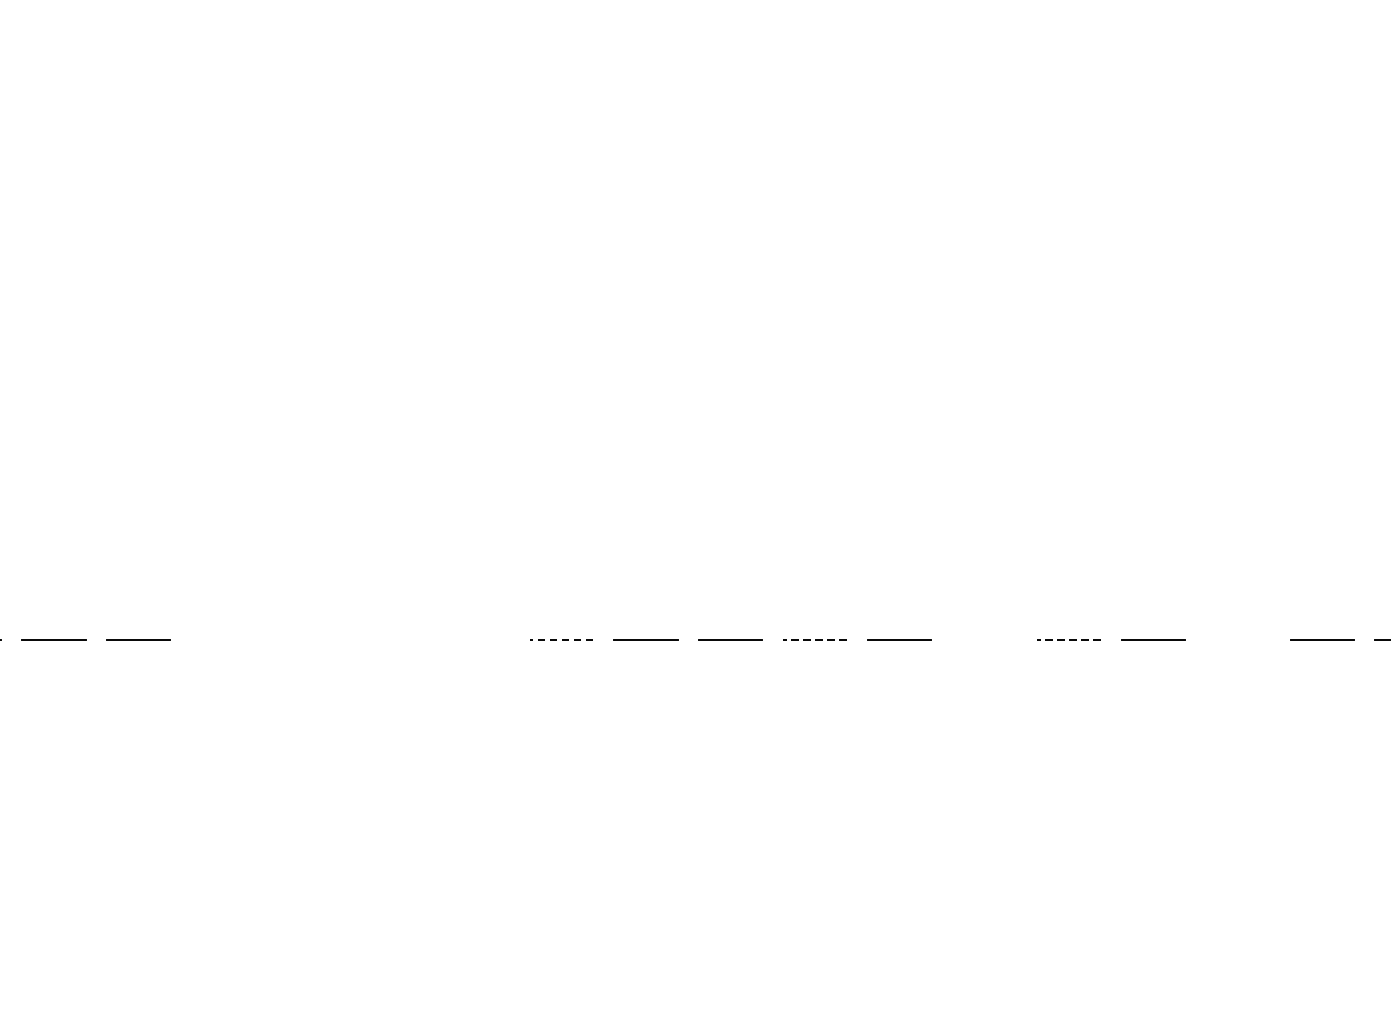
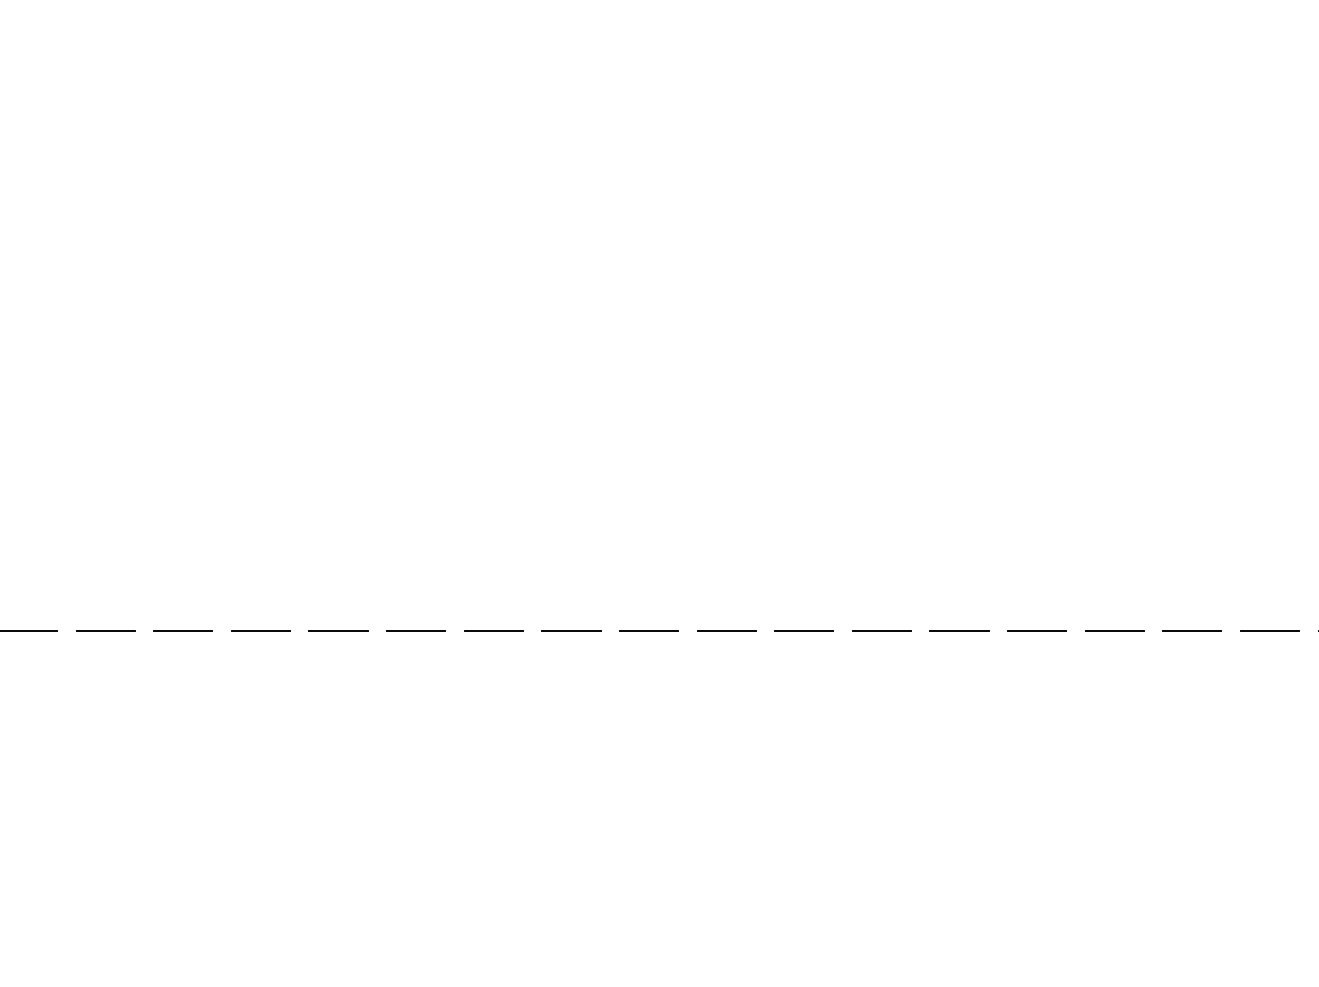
line: (223, 639) -> (338, 631), added
line: (306, 639) -> (415, 631), added
line: (391, 639) -> (493, 631), added
line: (476, 639) -> (571, 631), added
line: (560, 639) -> (648, 631), dashed -> solid
line: (814, 639) -> (881, 631), dashed -> solid
line: (984, 639) -> (1037, 631), added
line: (1068, 639) -> (1114, 631), dashed -> solid
line: (1237, 639) -> (1269, 631), added

